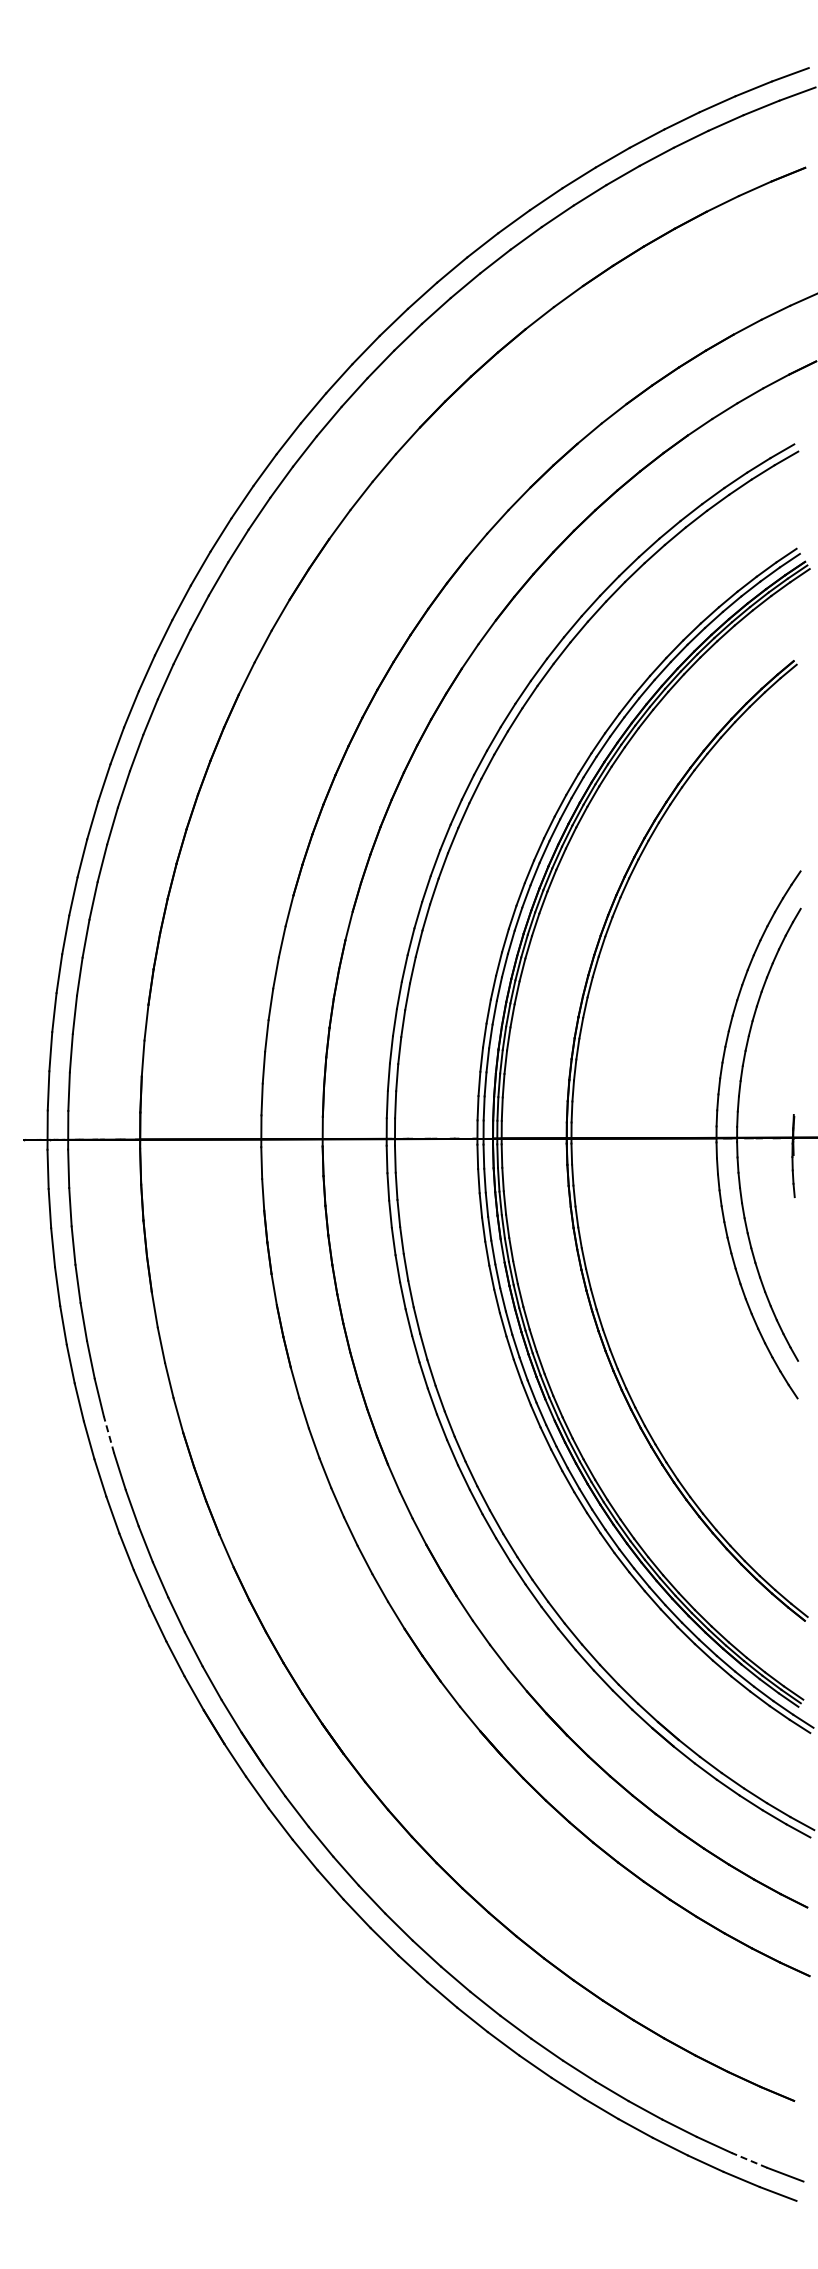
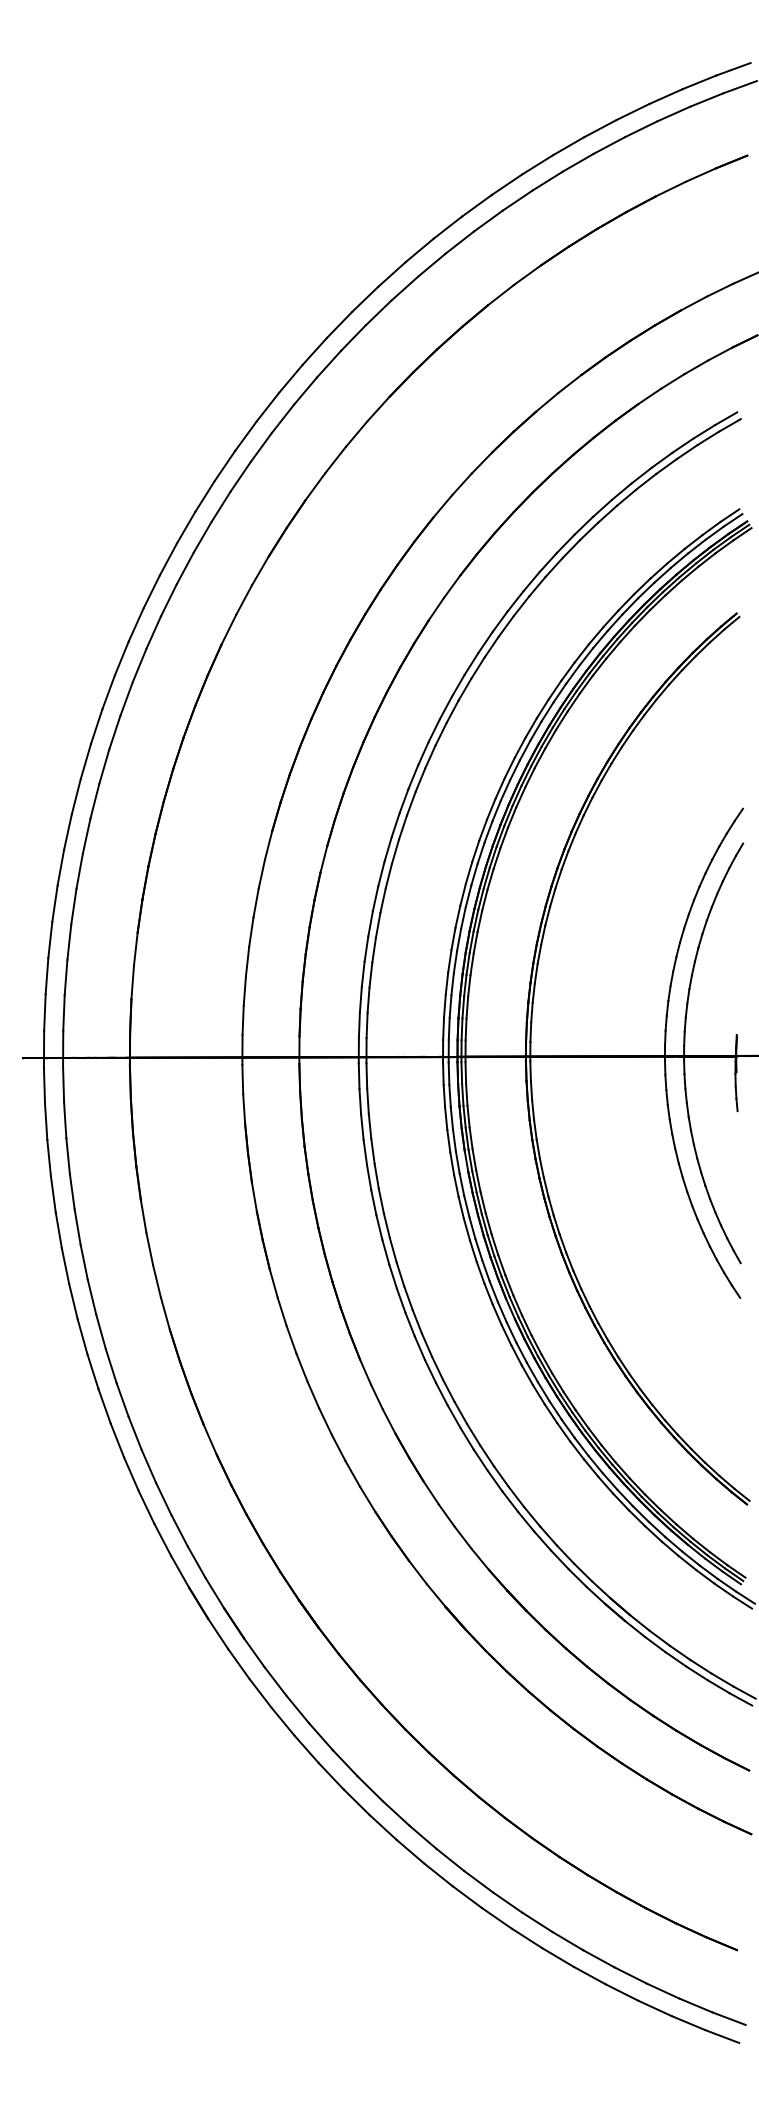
line: (108, 1434) -> (100, 1331), dashed -> solid
line: (749, 2160) -> (695, 2005), dashed -> solid

